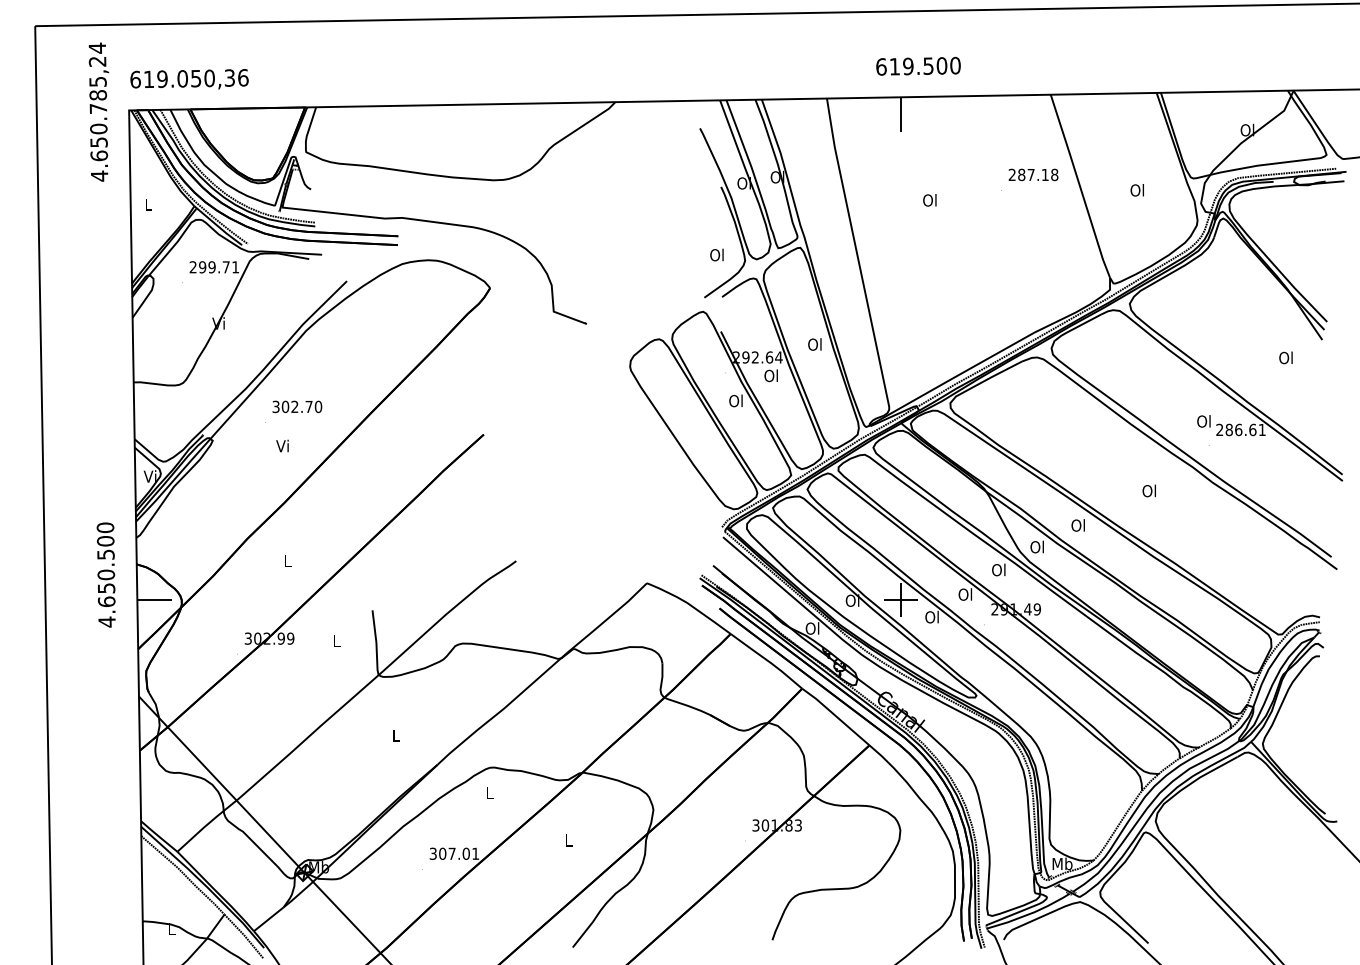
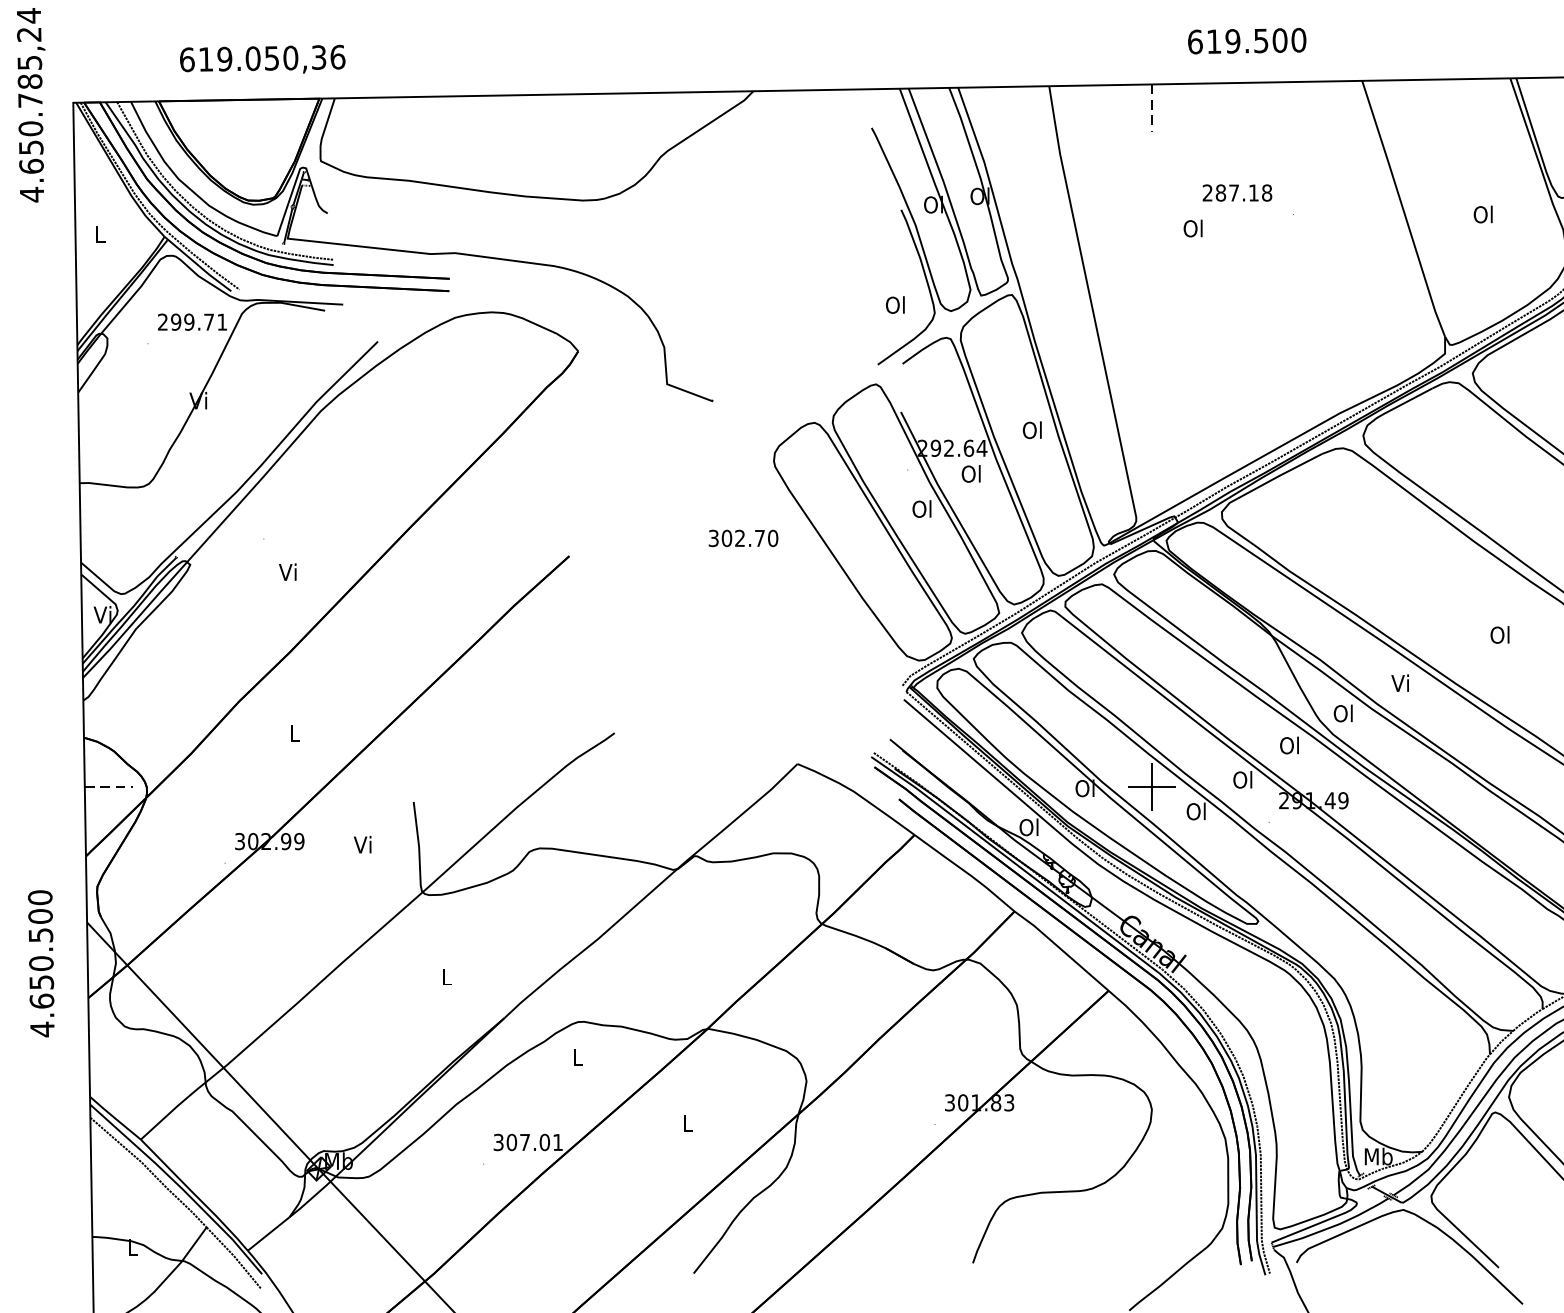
text: (918, 65) -> (1247, 39), moved
text: (189, 79) -> (262, 59), moved
line: (900, 114) -> (1152, 108), solid -> dashed
text: (1033, 174) -> (1237, 192), moved
text: (297, 406) -> (743, 537), moved
text: (1077, 525) -> (1399, 683), Ol -> Vi
text: (105, 574) -> (40, 962), moved
line: (155, 599) -> (110, 786), solid -> dashed
text: (335, 640) -> (361, 844), L -> Vi

